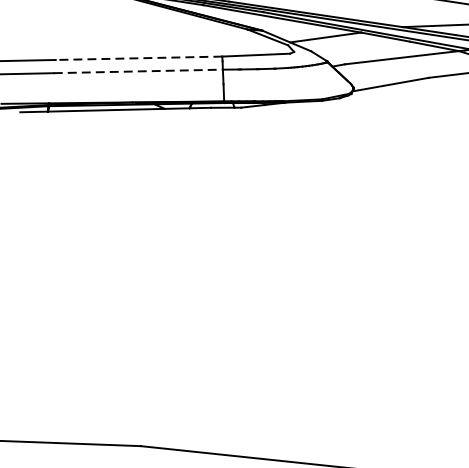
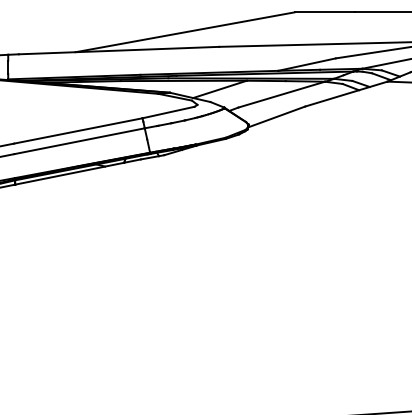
line: (137, 58) -> (77, 131), dashed -> solid
line: (139, 71) -> (80, 141), dashed -> solid

